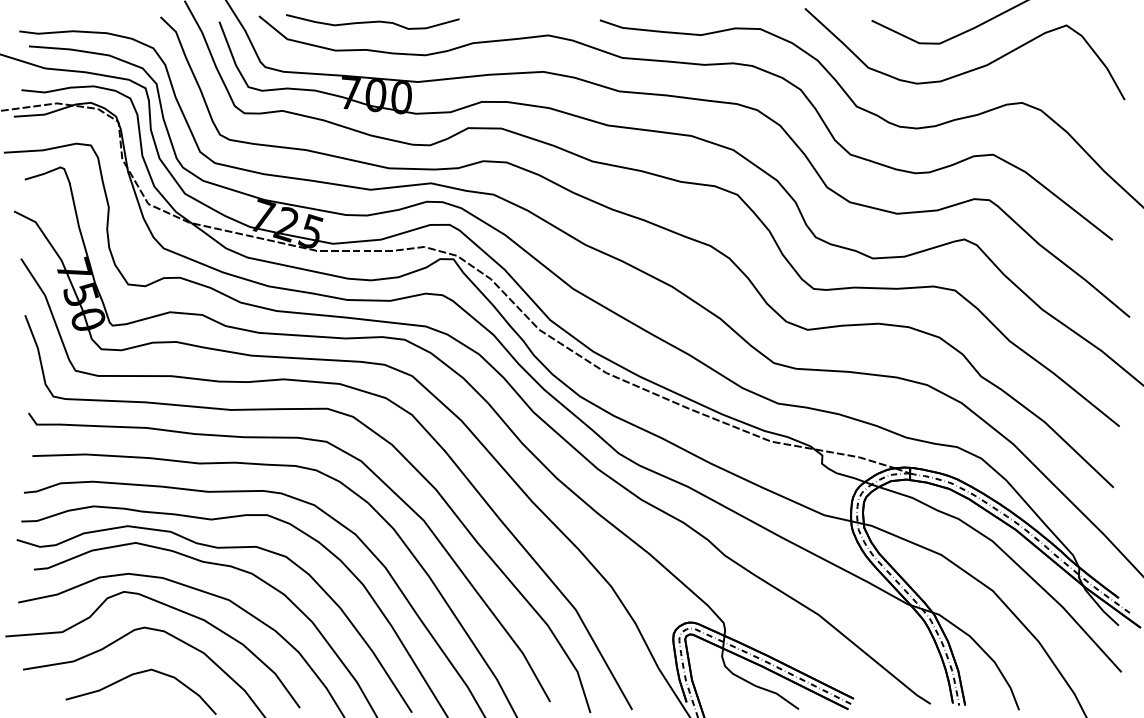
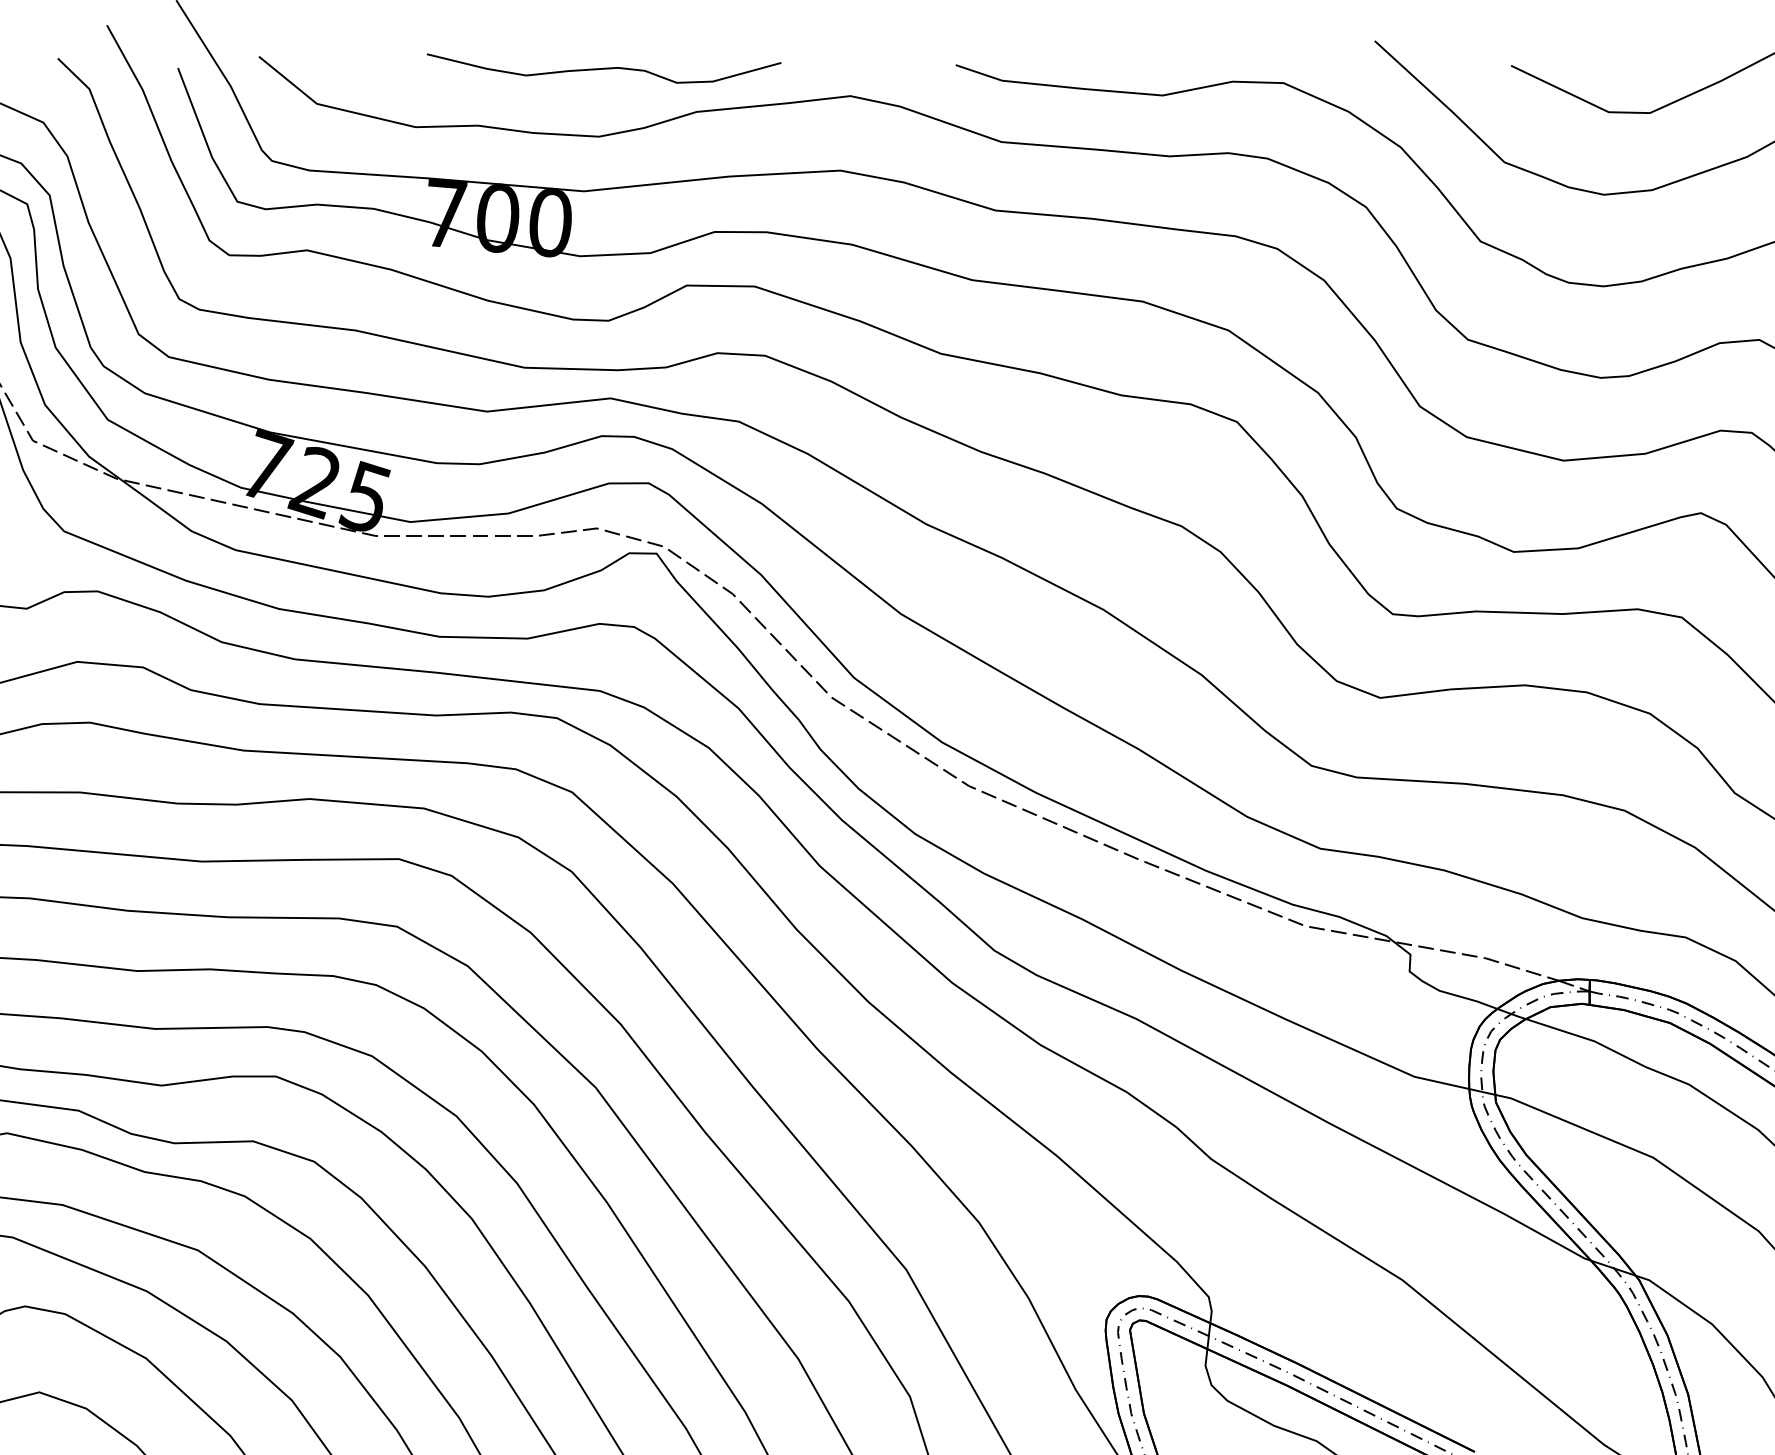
curve: (372, 21) -> (603, 67), moved

